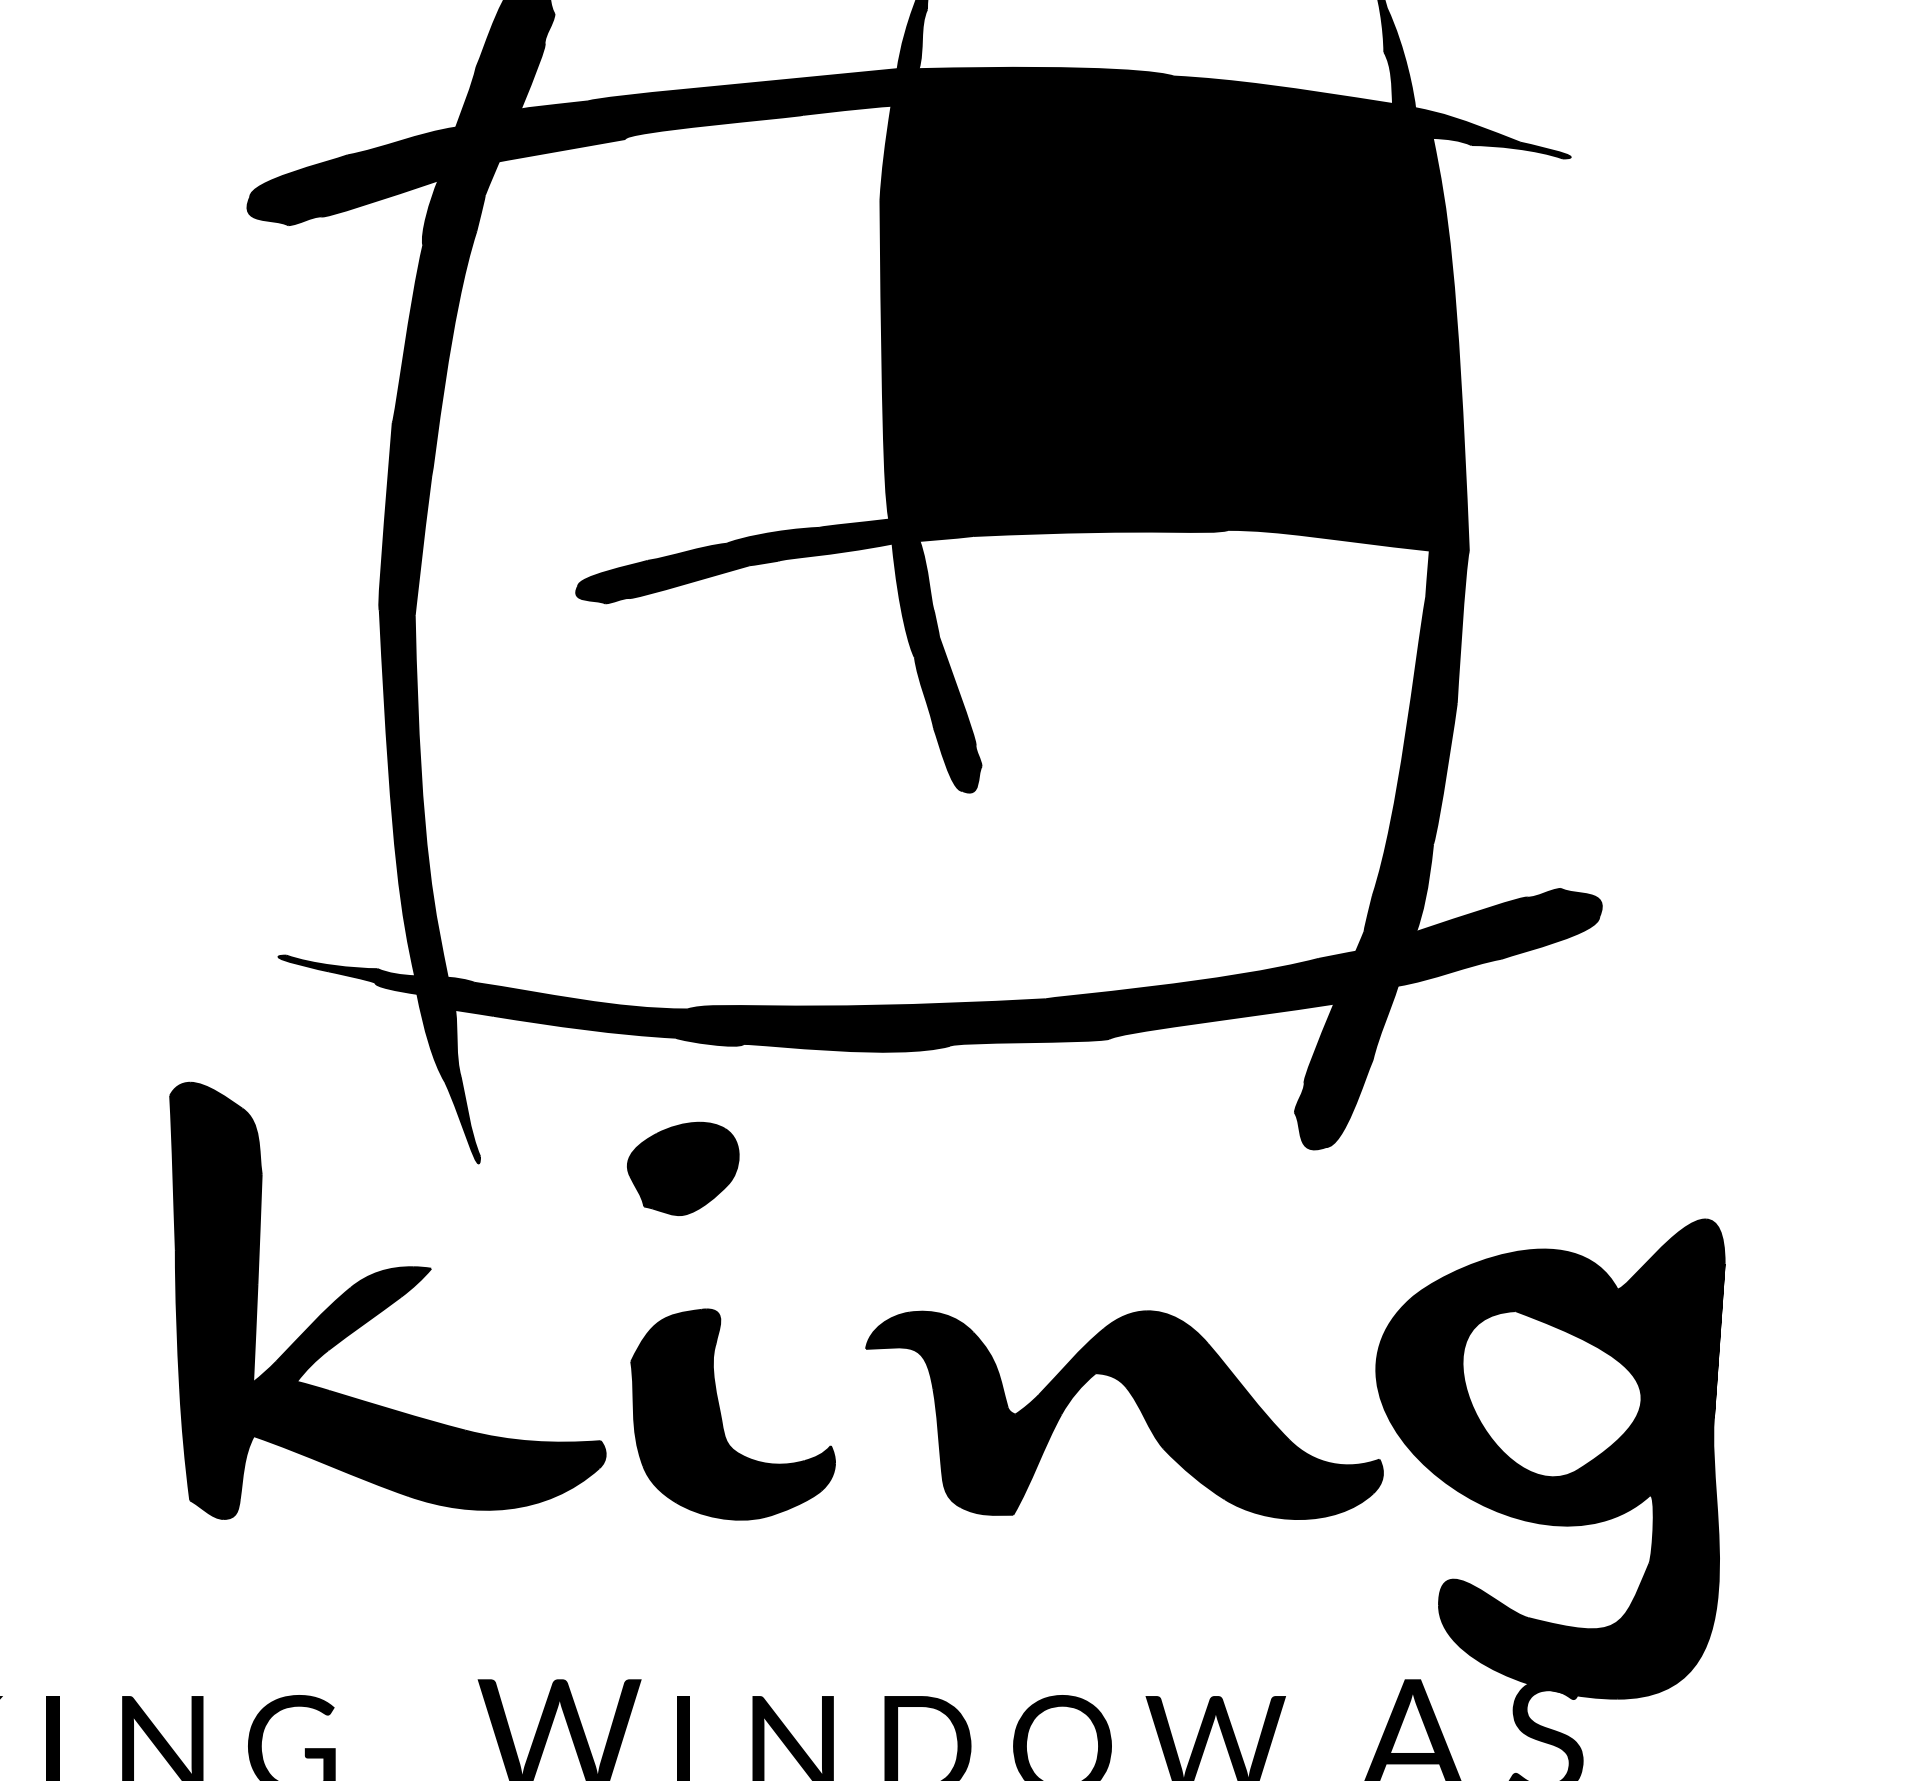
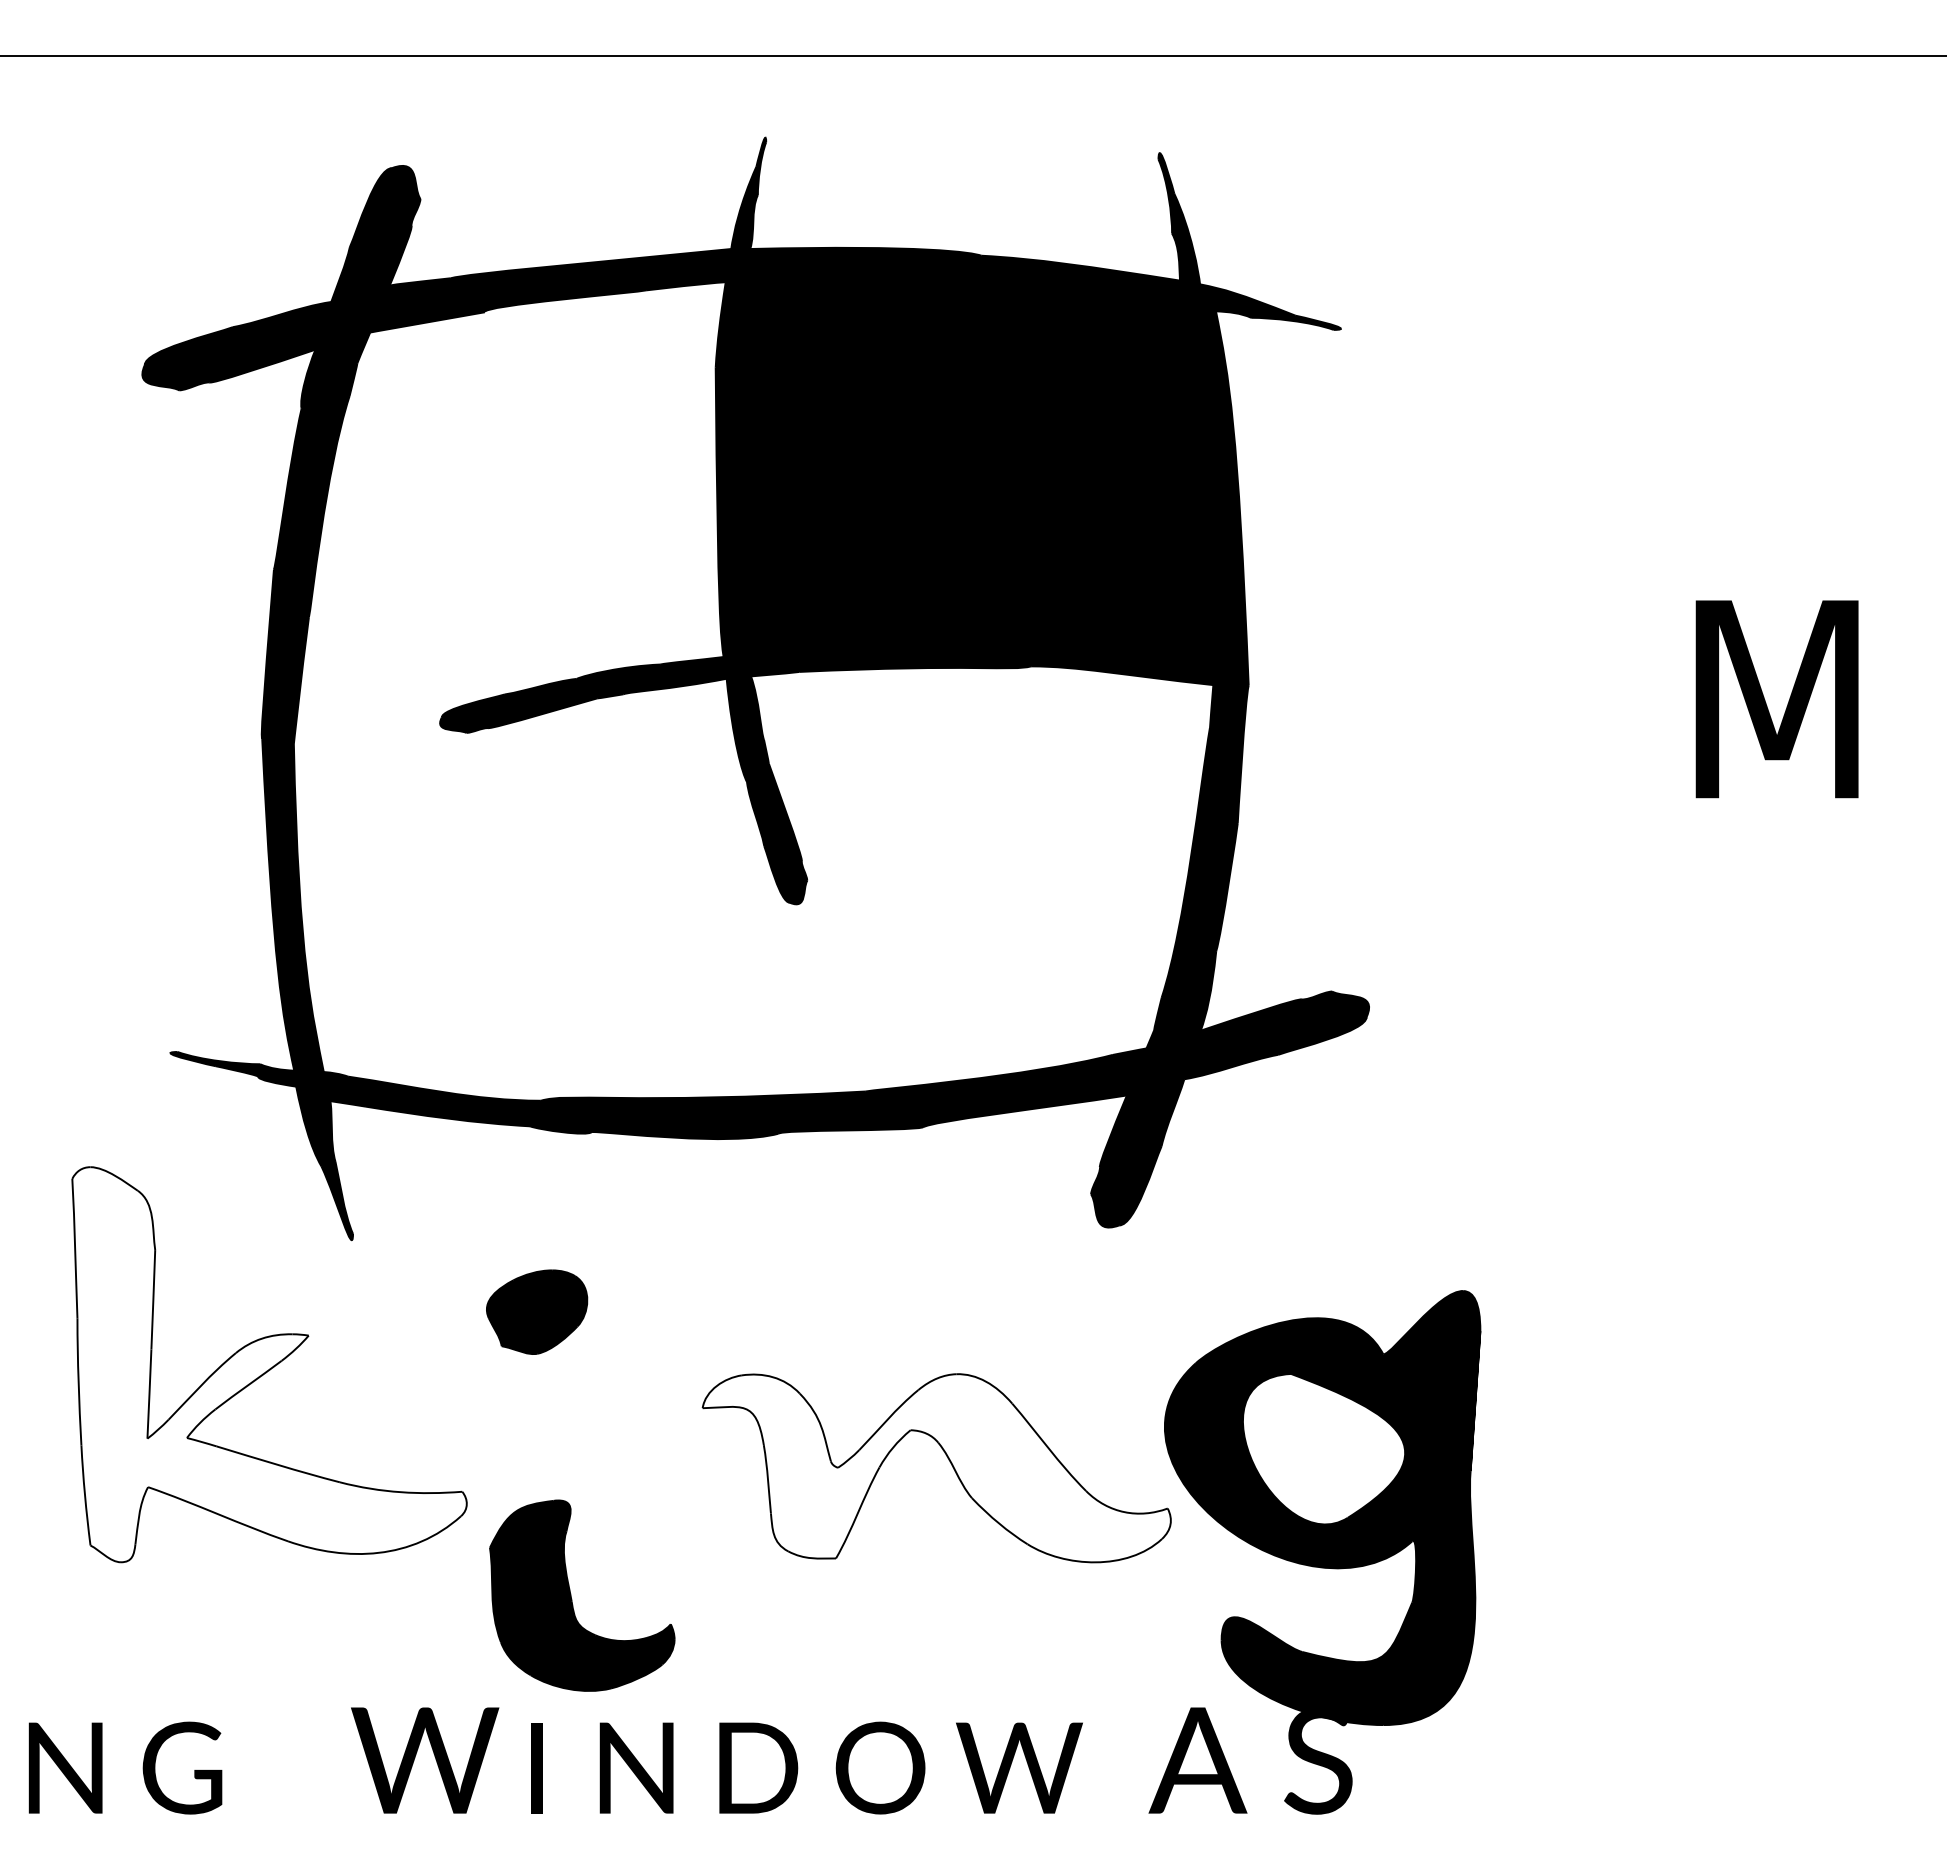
part: (683, 1168) -> (537, 1311), moved
fill: (387, 1300) -> (269, 1364), removed
fill: (1124, 1415) -> (936, 1468), removed
part: (722, 1418) -> (572, 1599), moved

